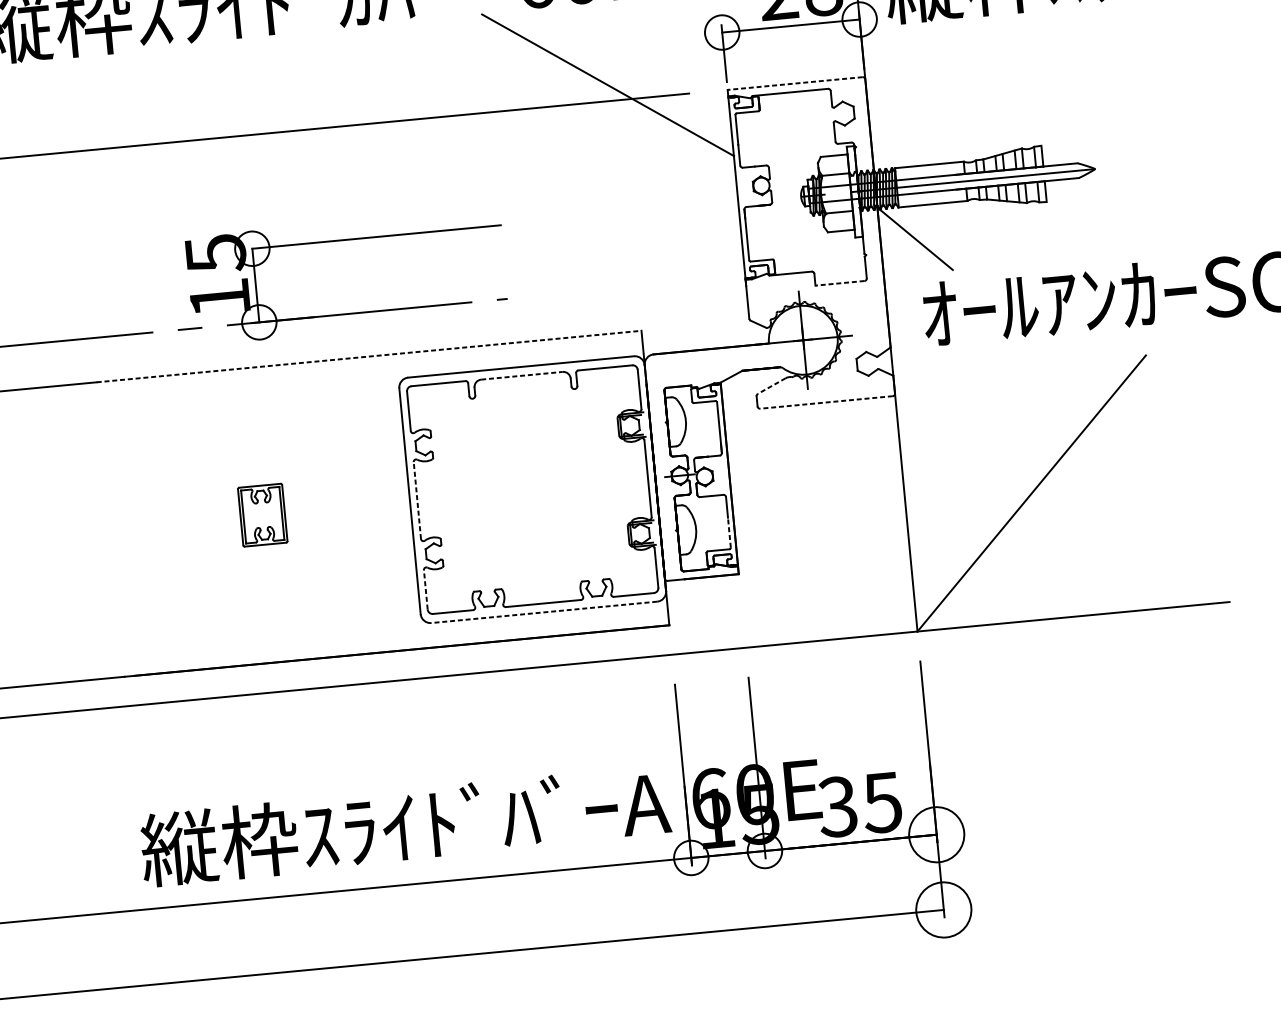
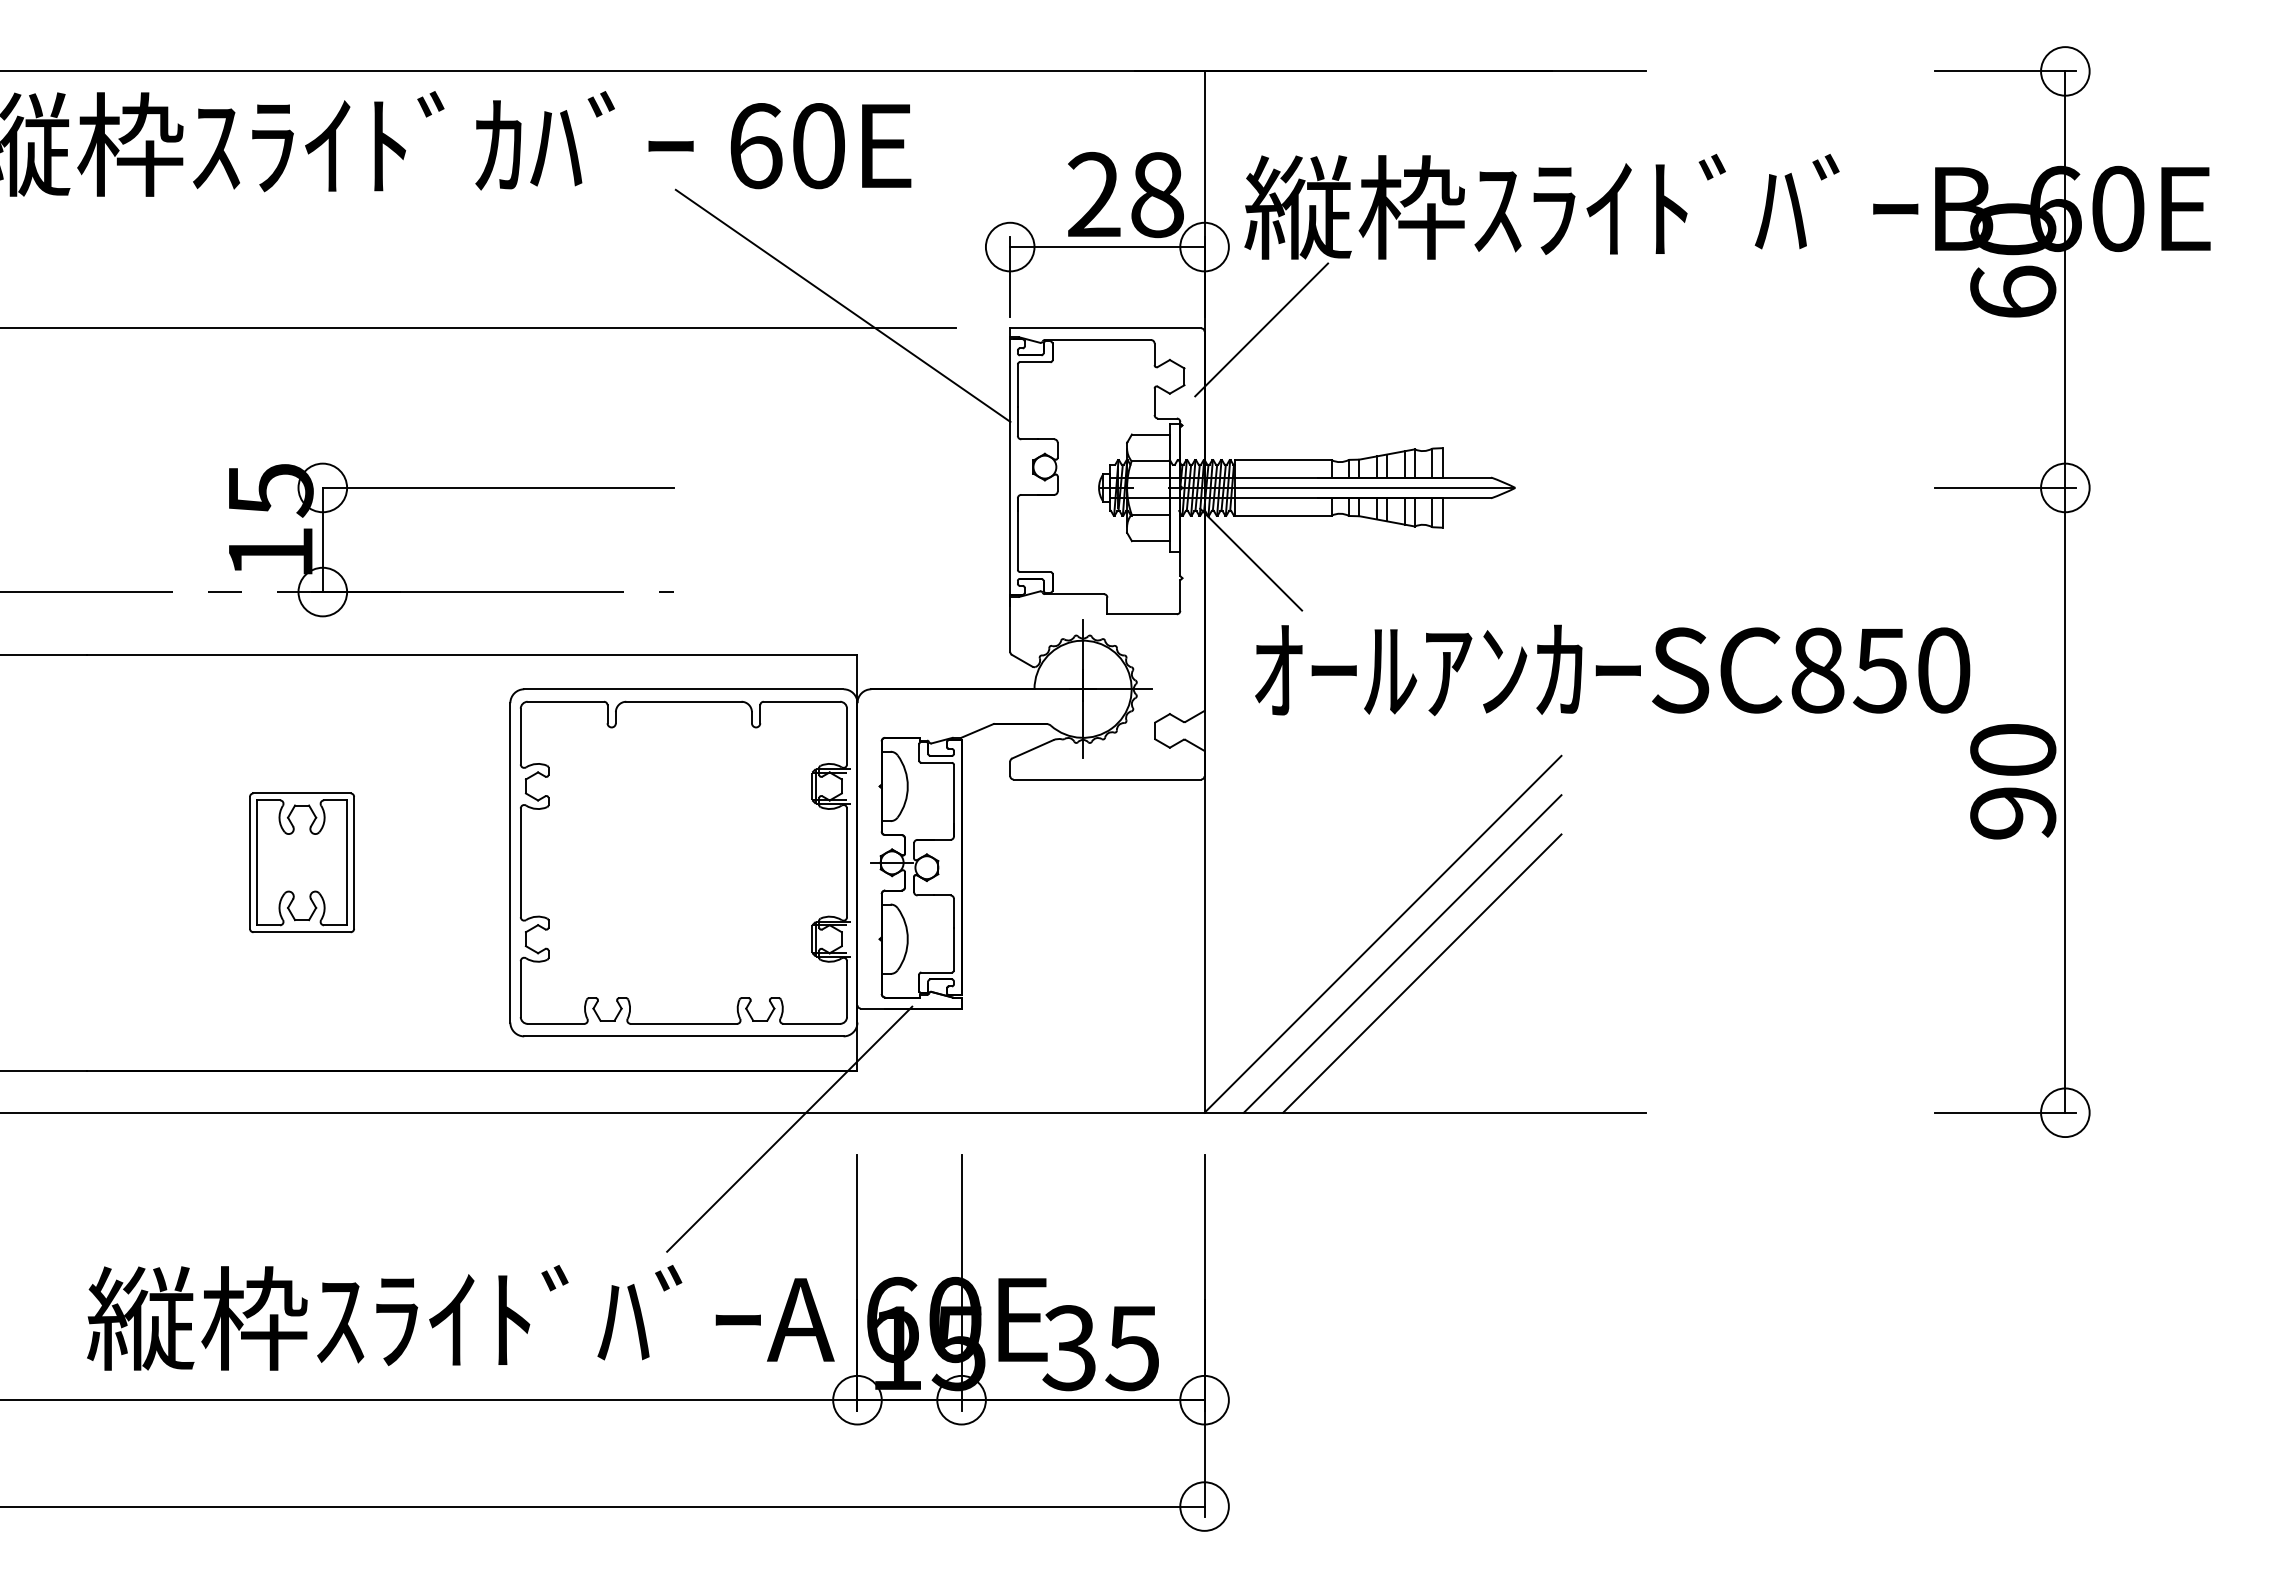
line: (905, 74) -> (1261, 329), added
line: (795, 83) -> (1105, 328), dashed -> solid
line: (840, 283) -> (1142, 614), dashed -> solid
line: (369, 356) -> (472, 654), dashed -> solid
line: (521, 375) -> (683, 701), dashed -> solid
line: (771, 386) -> (1032, 749), dashed -> solid
line: (826, 402) -> (1107, 779), dashed -> solid
line: (417, 500) -> (520, 862), dashed -> solid
line: (1046, 505) -> (1402, 953), added
part: (262, 514) -> (301, 862), size x1.67
line: (1062, 518) -> (1422, 973), added
line: (729, 532) -> (953, 948), dashed -> solid
line: (425, 590) -> (520, 989), dashed -> solid
line: (544, 612) -> (683, 1036), dashed -> solid
line: (625, 670) -> (789, 1128), added
circle: (936, 834) -> (1204, 1399), size x0.62
circle: (943, 909) -> (1204, 1506), size x0.62

